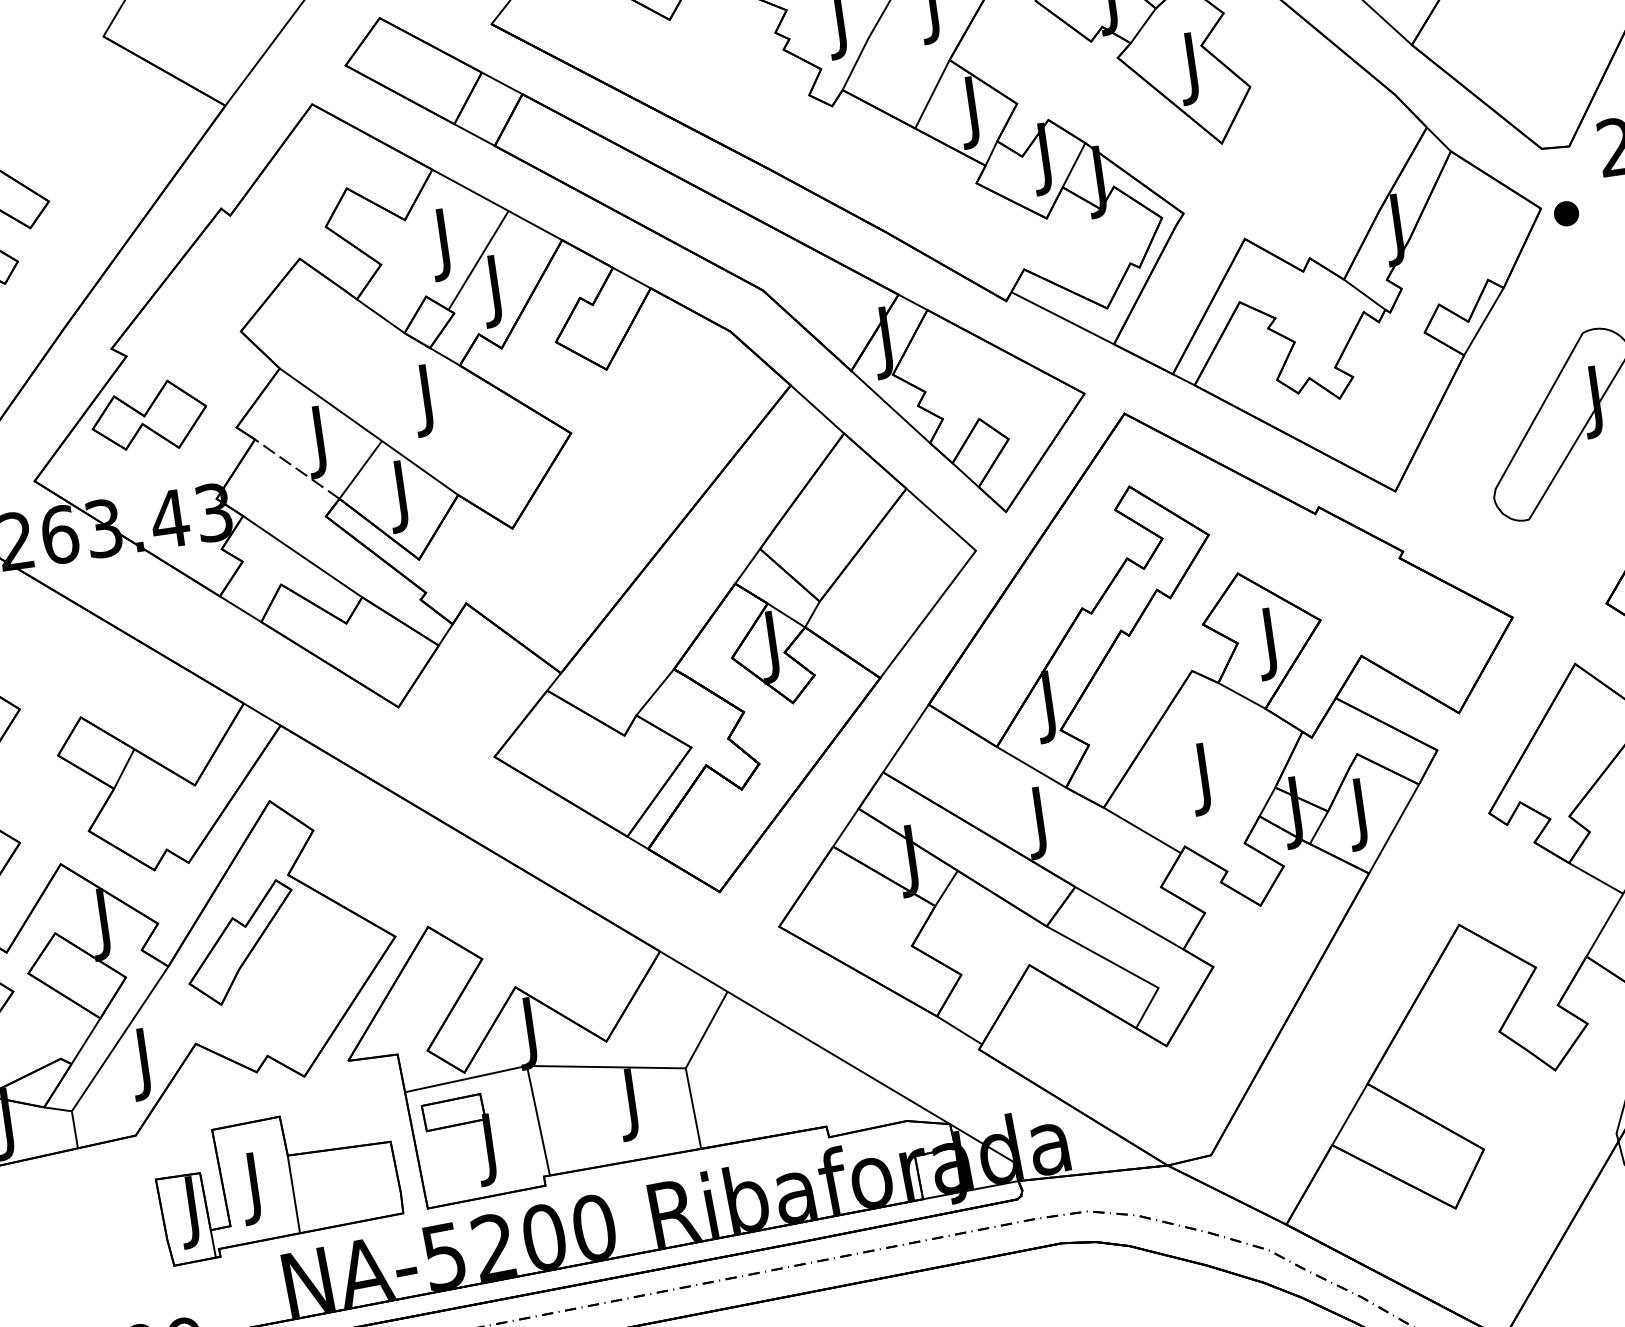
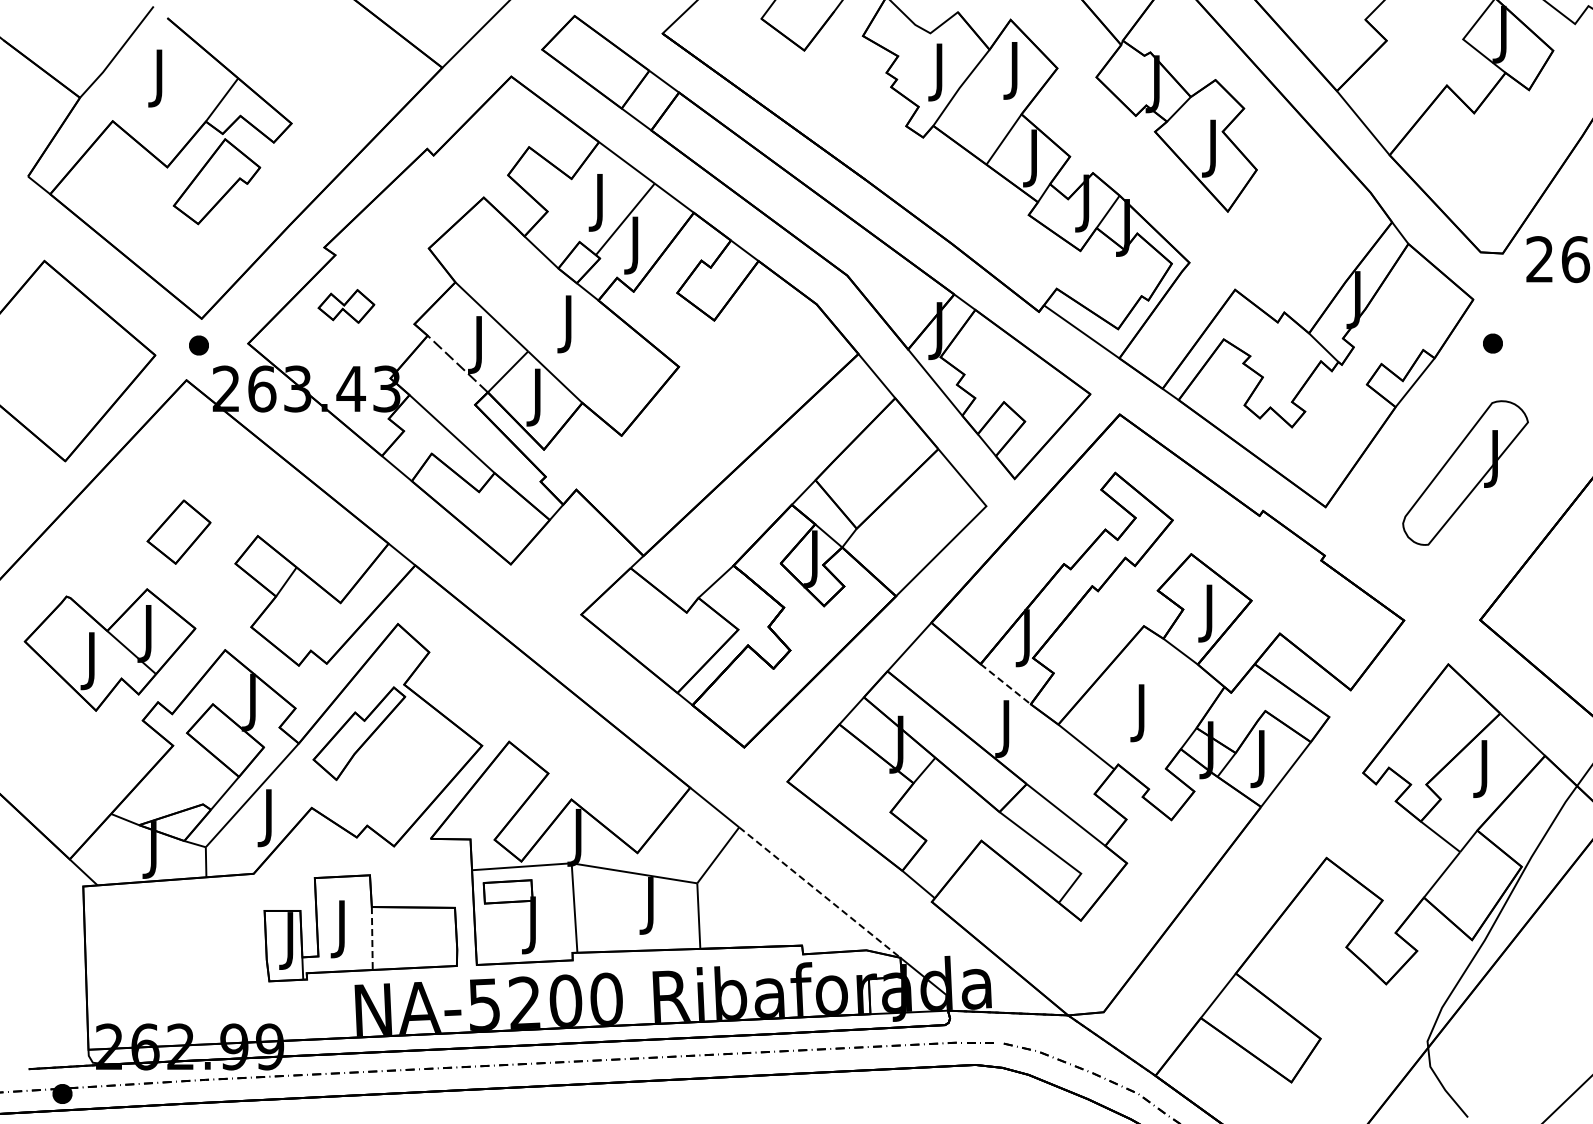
part: (1565, 213) -> (1492, 343), moved
part: (149, 417) -> (346, 306), size x0.6
line: (1032, 767) -> (1006, 684), solid -> dashed
line: (838, 1057) -> (819, 892), solid -> dashed
line: (294, 1195) -> (372, 939), solid -> dashed

